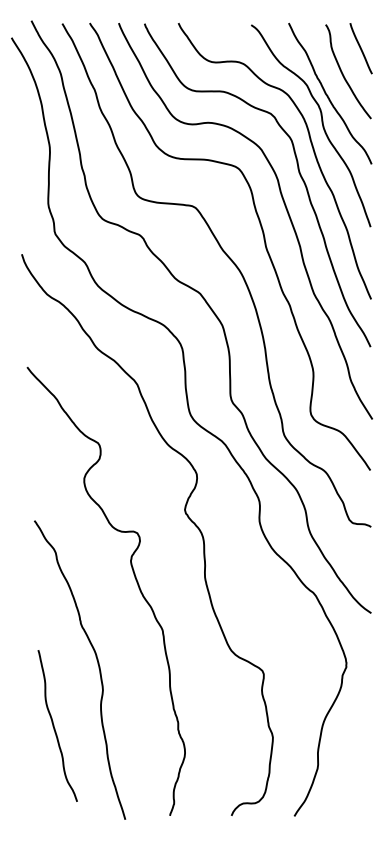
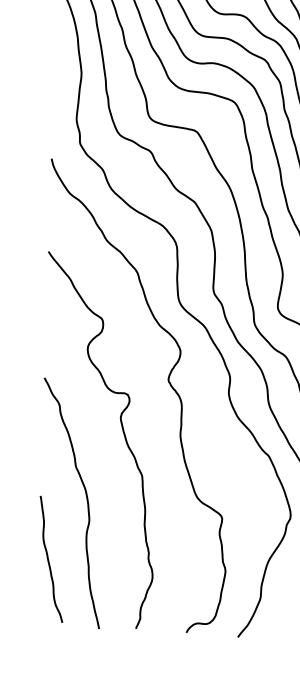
curve: (54, 725) -> (48, 558), moved

